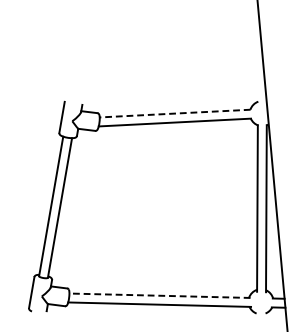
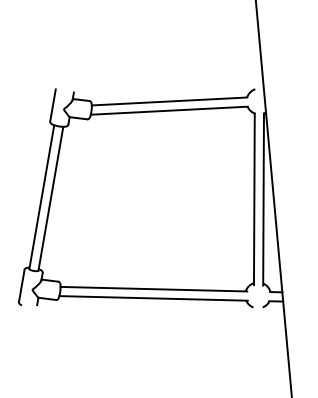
line: (175, 113) -> (169, 101), dashed -> solid
line: (159, 296) -> (153, 289), dashed -> solid

